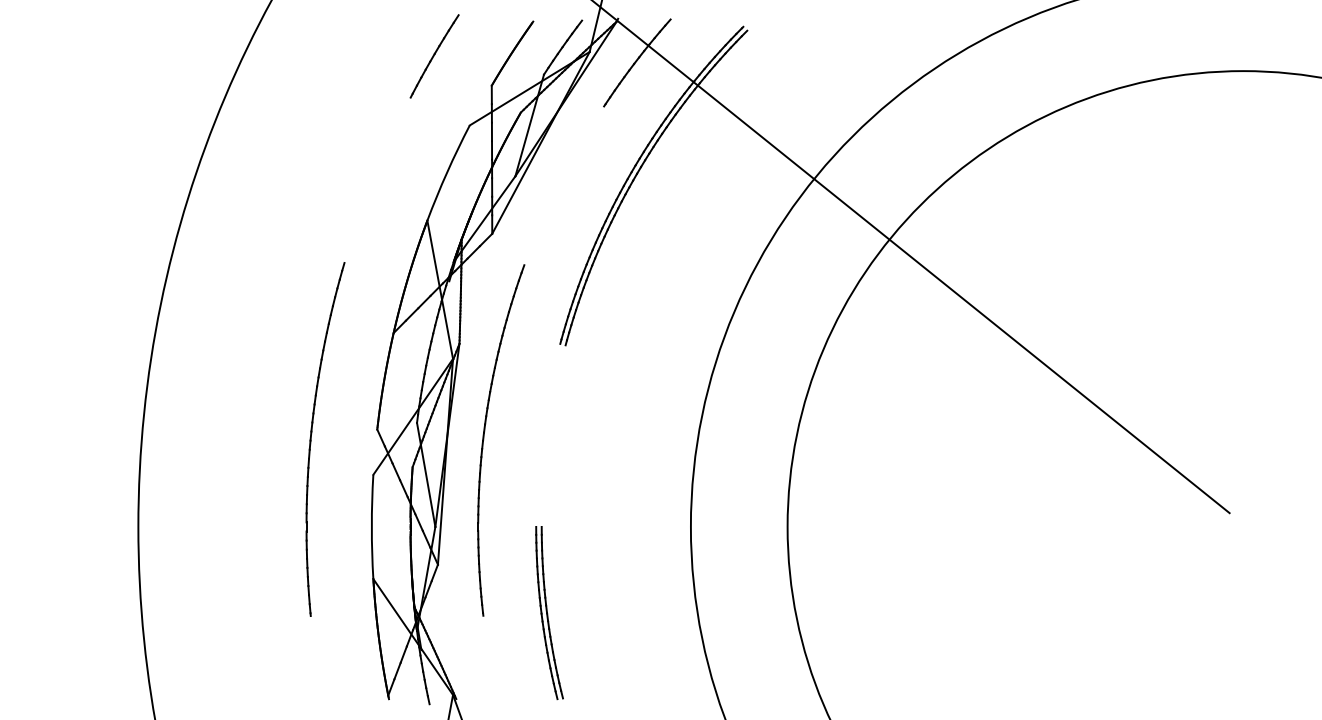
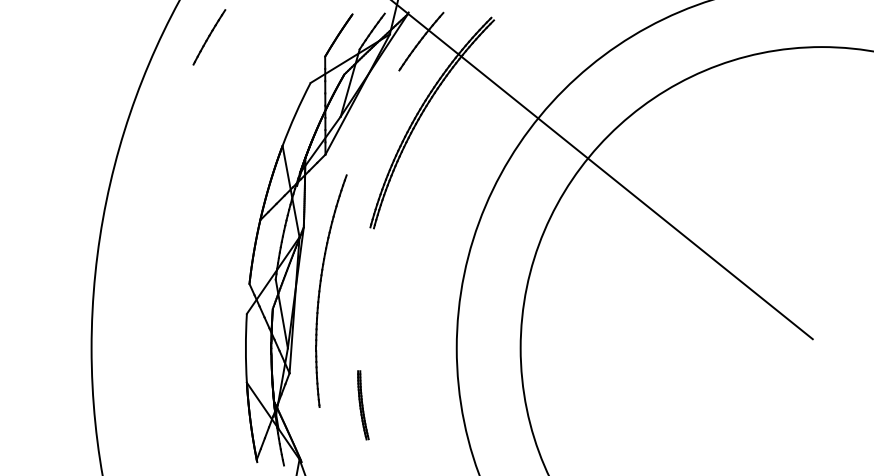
line: (434, 56) -> (209, 37), moved
part: (312, 439) -> (206, 290), removed
part: (549, 613) -> (363, 405), size x0.6

